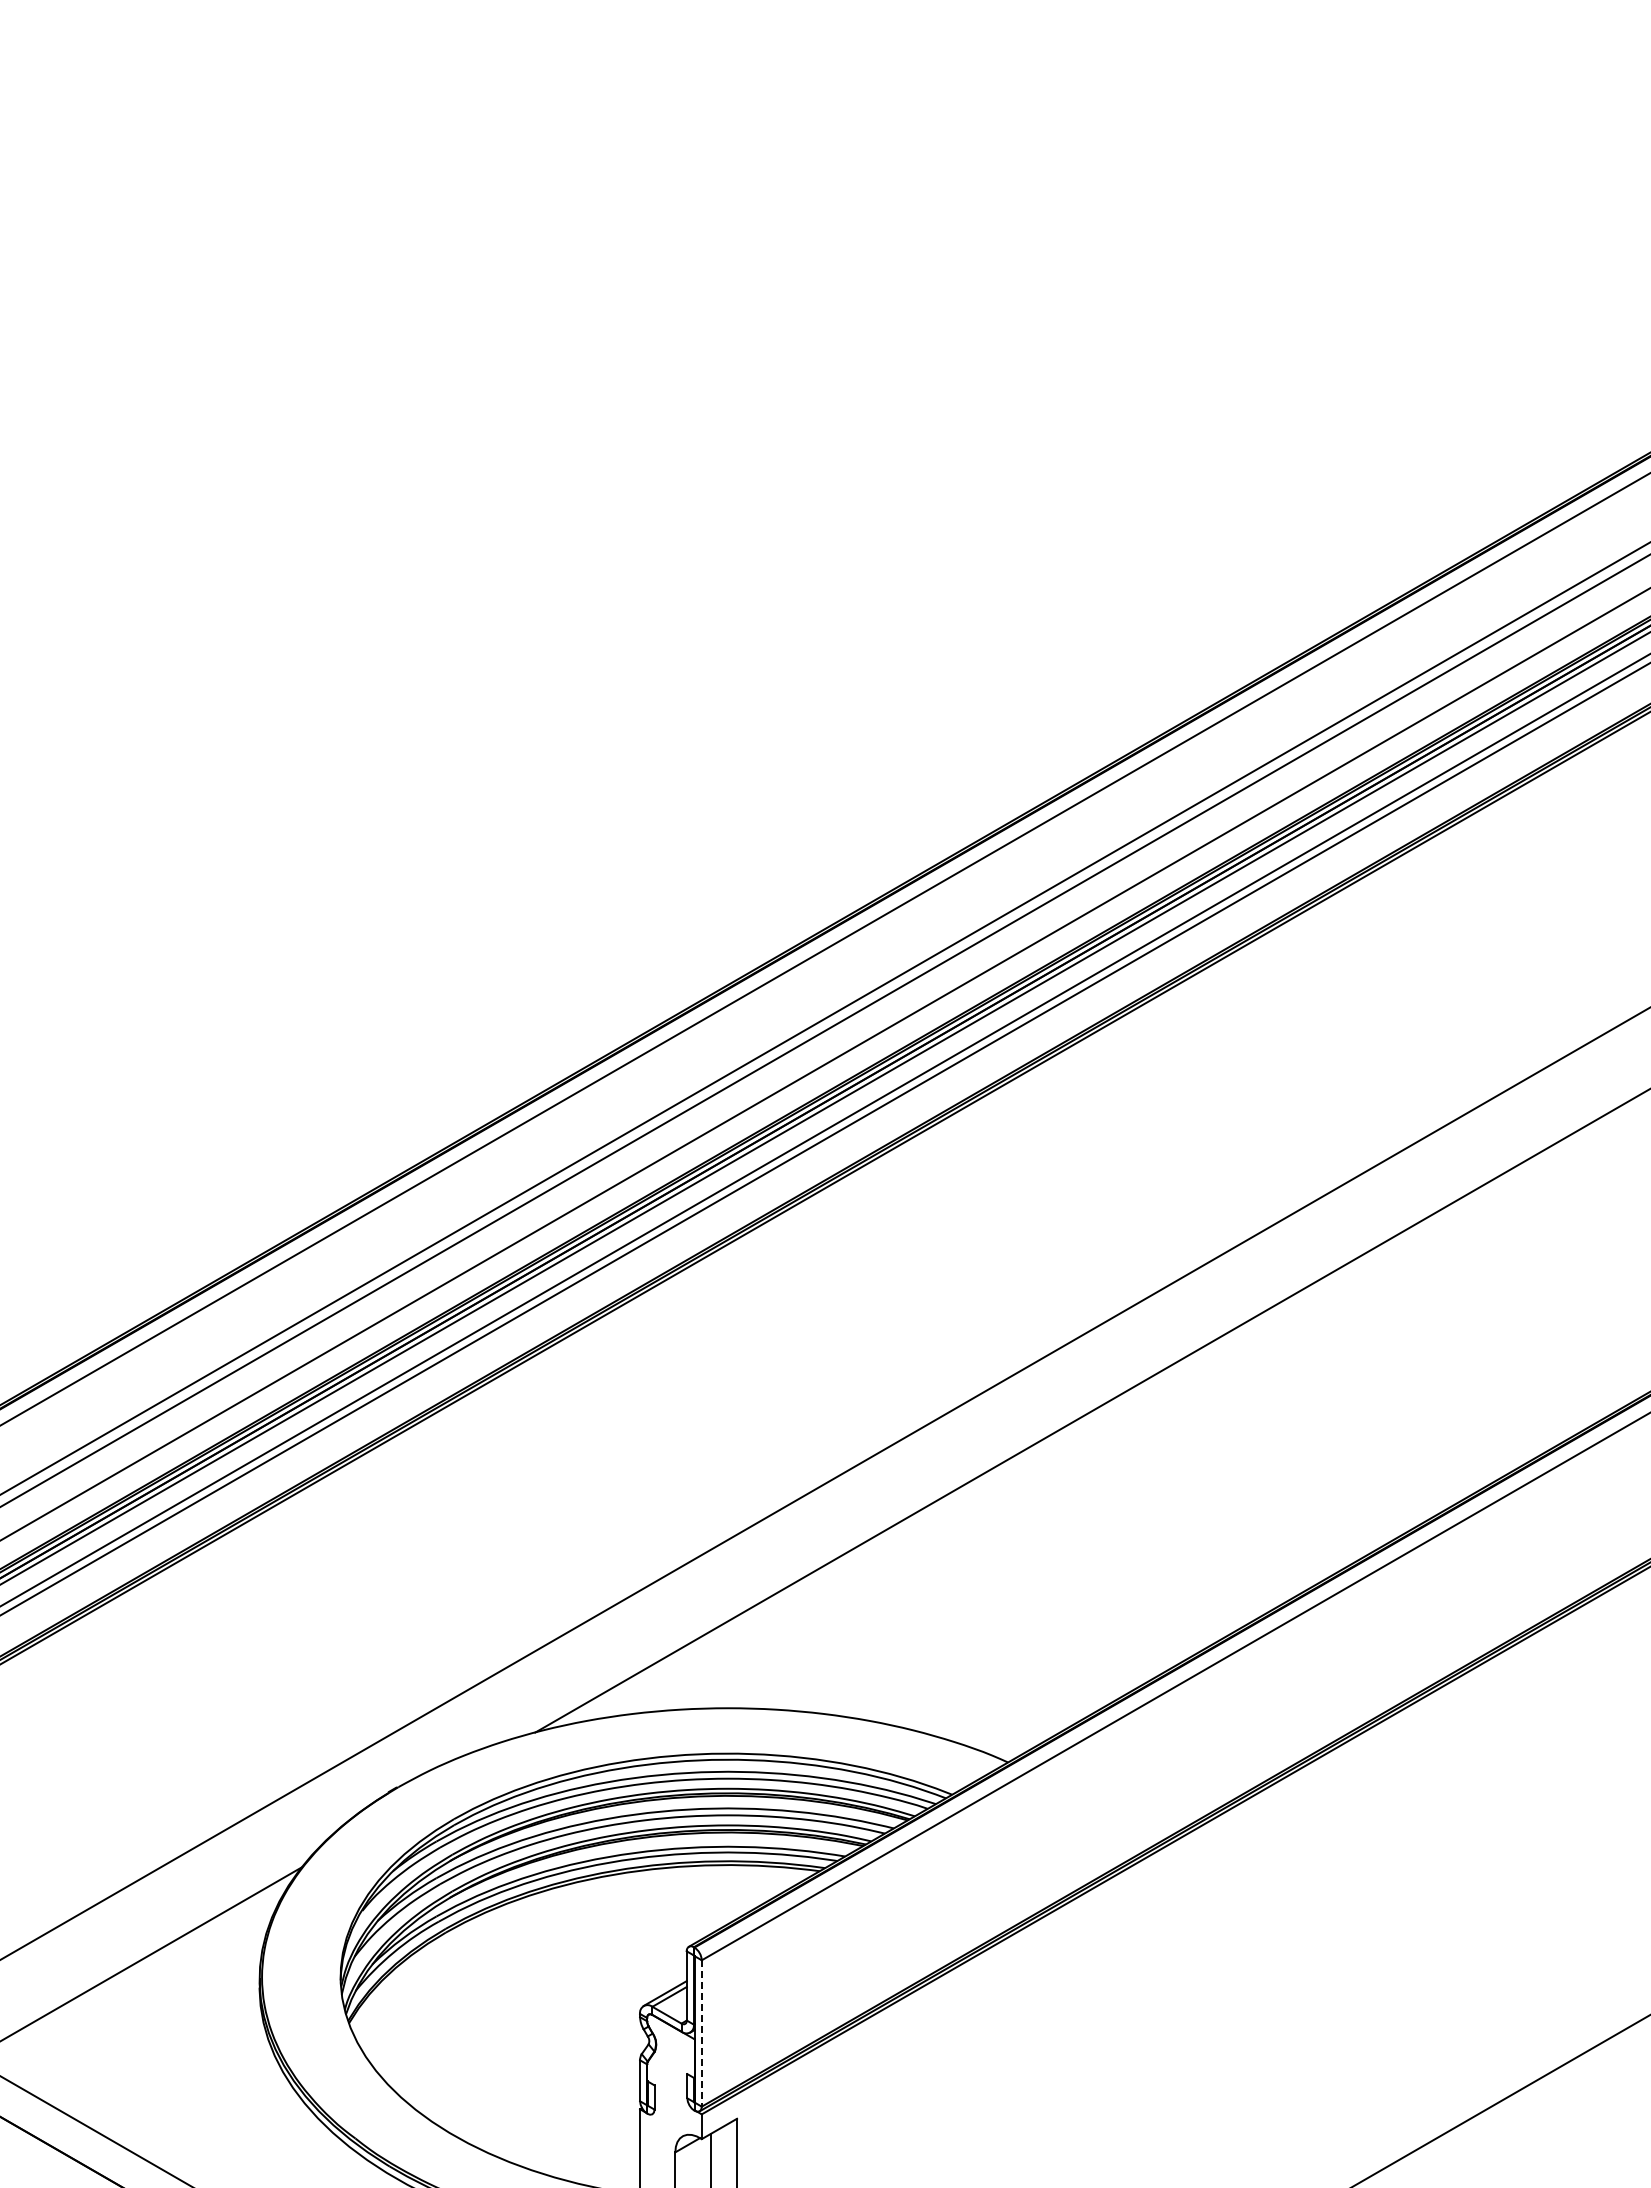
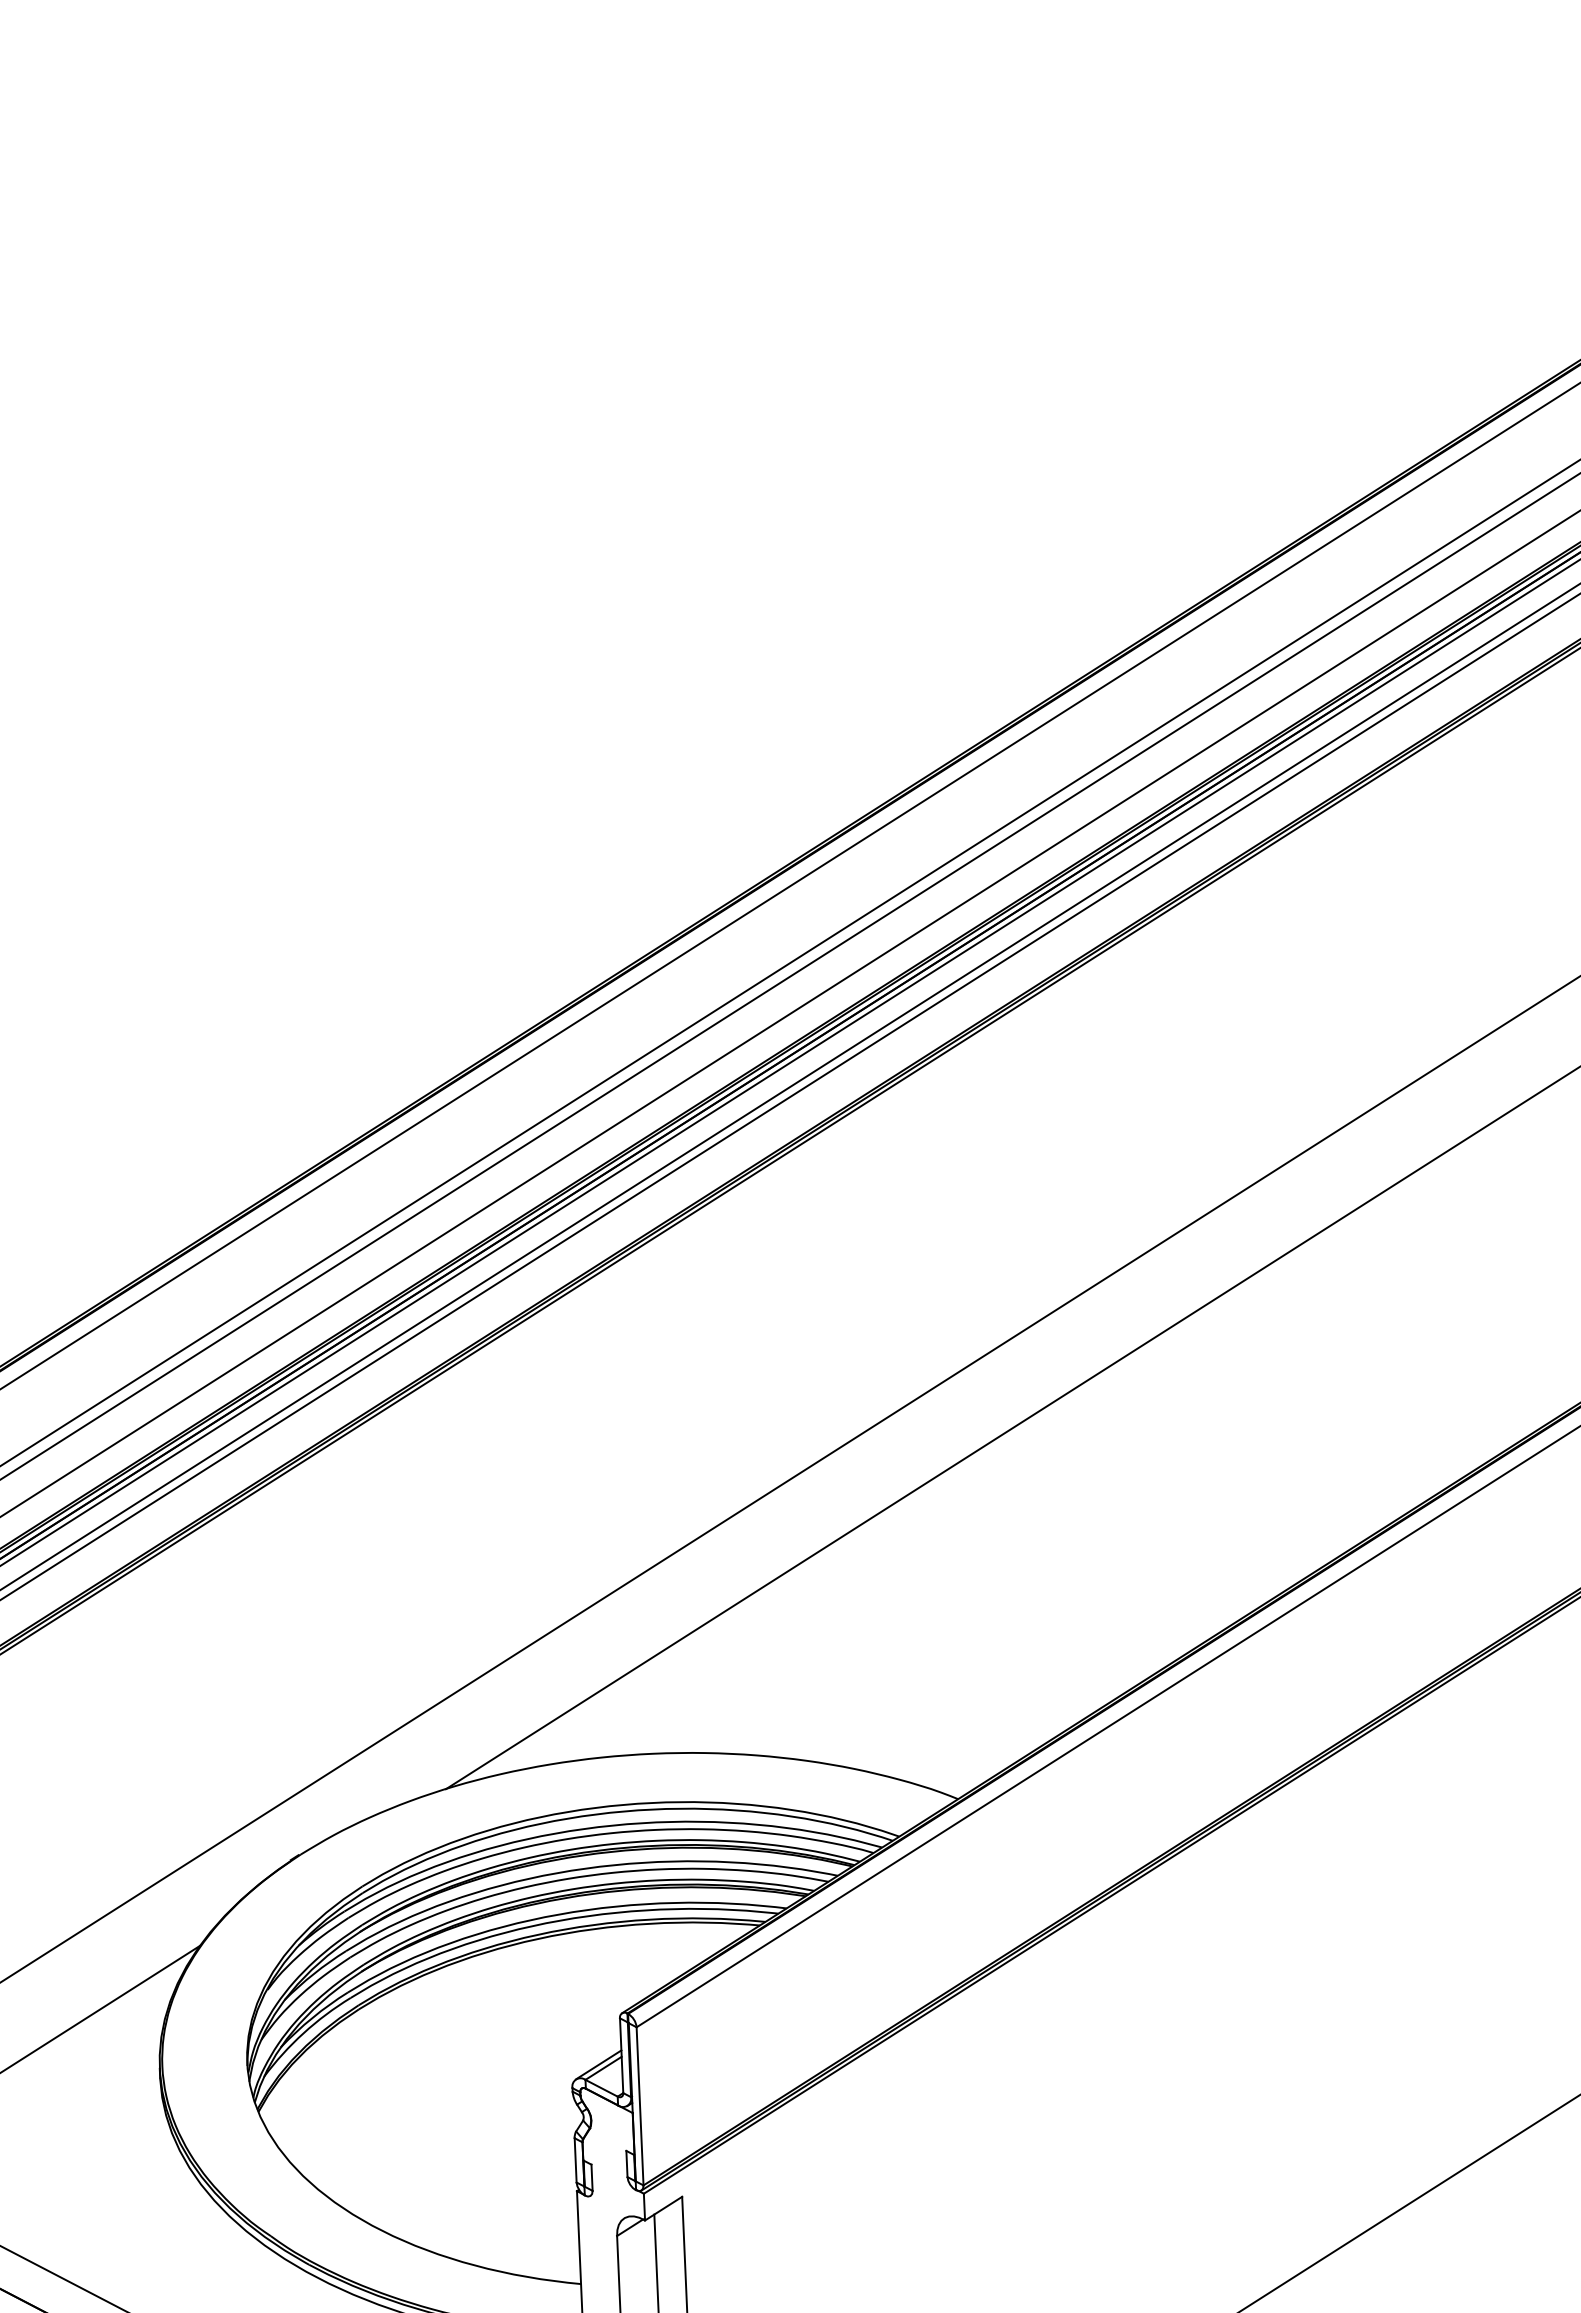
line: (701, 2033) -> (639, 2106), dashed -> solid

